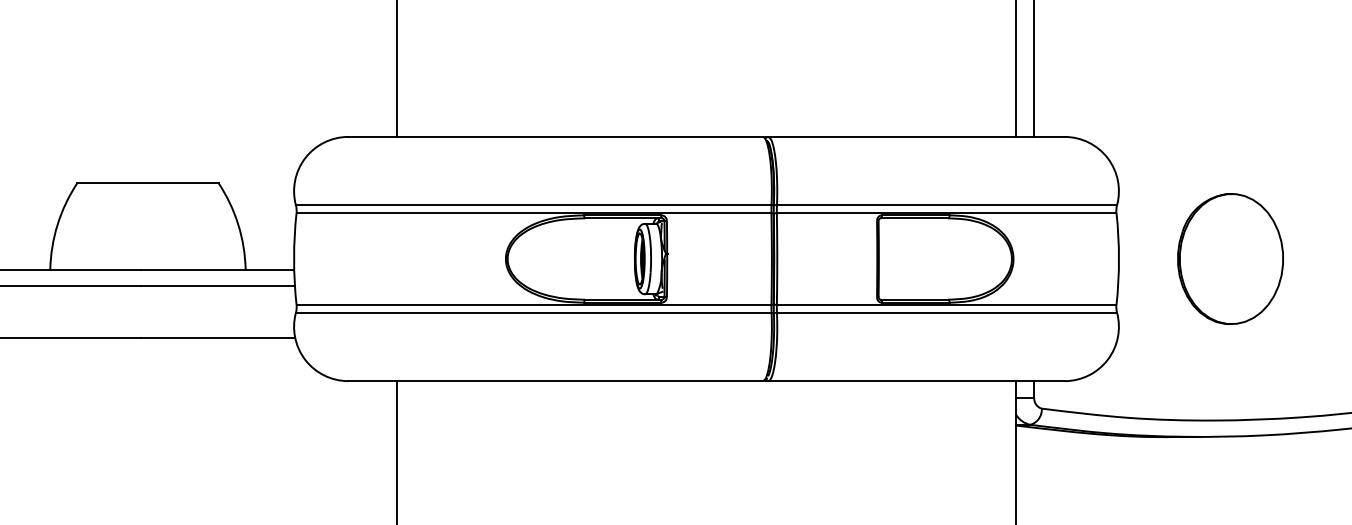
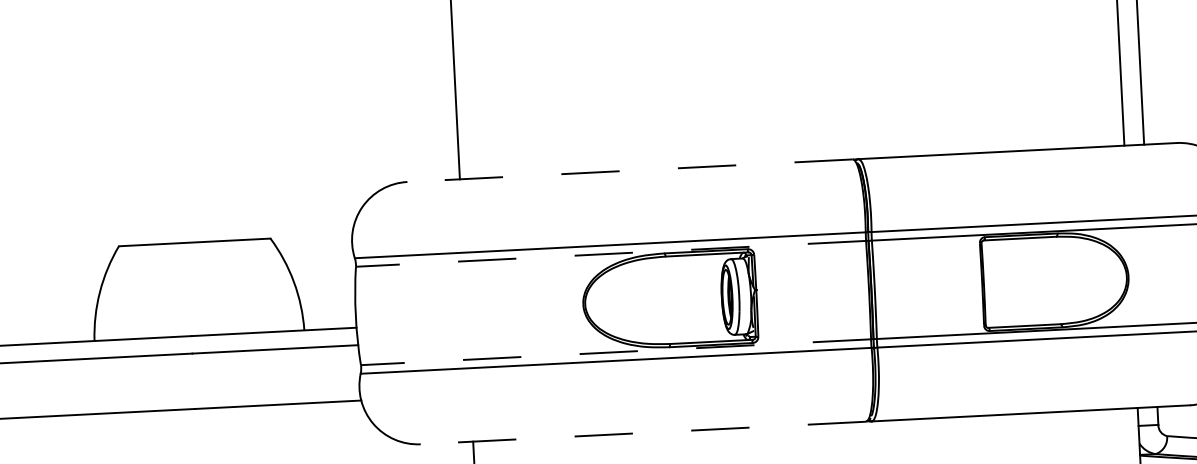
line: (555, 136) -> (629, 170), solid -> dashed
line: (533, 213) -> (610, 254), solid -> dashed
line: (533, 304) -> (615, 351), solid -> dashed
line: (555, 381) -> (643, 433), solid -> dashed

